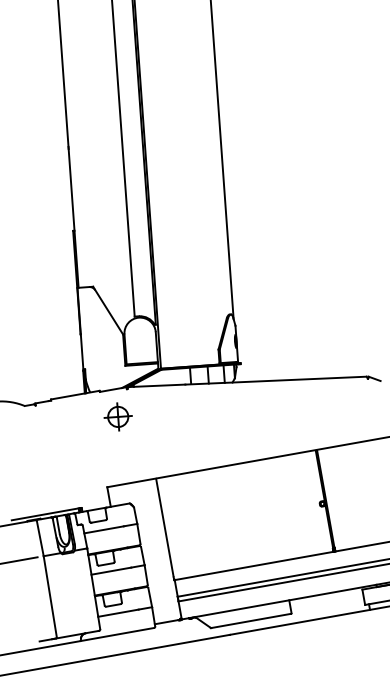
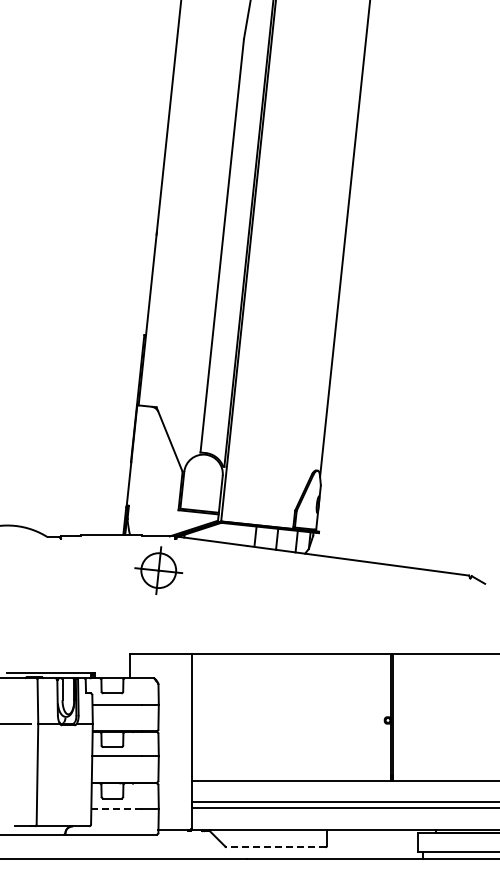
part: (117, 416) -> (158, 570), size x1.4
line: (118, 613) -> (116, 809), solid -> dashed
line: (251, 621) -> (276, 847), solid -> dashed

